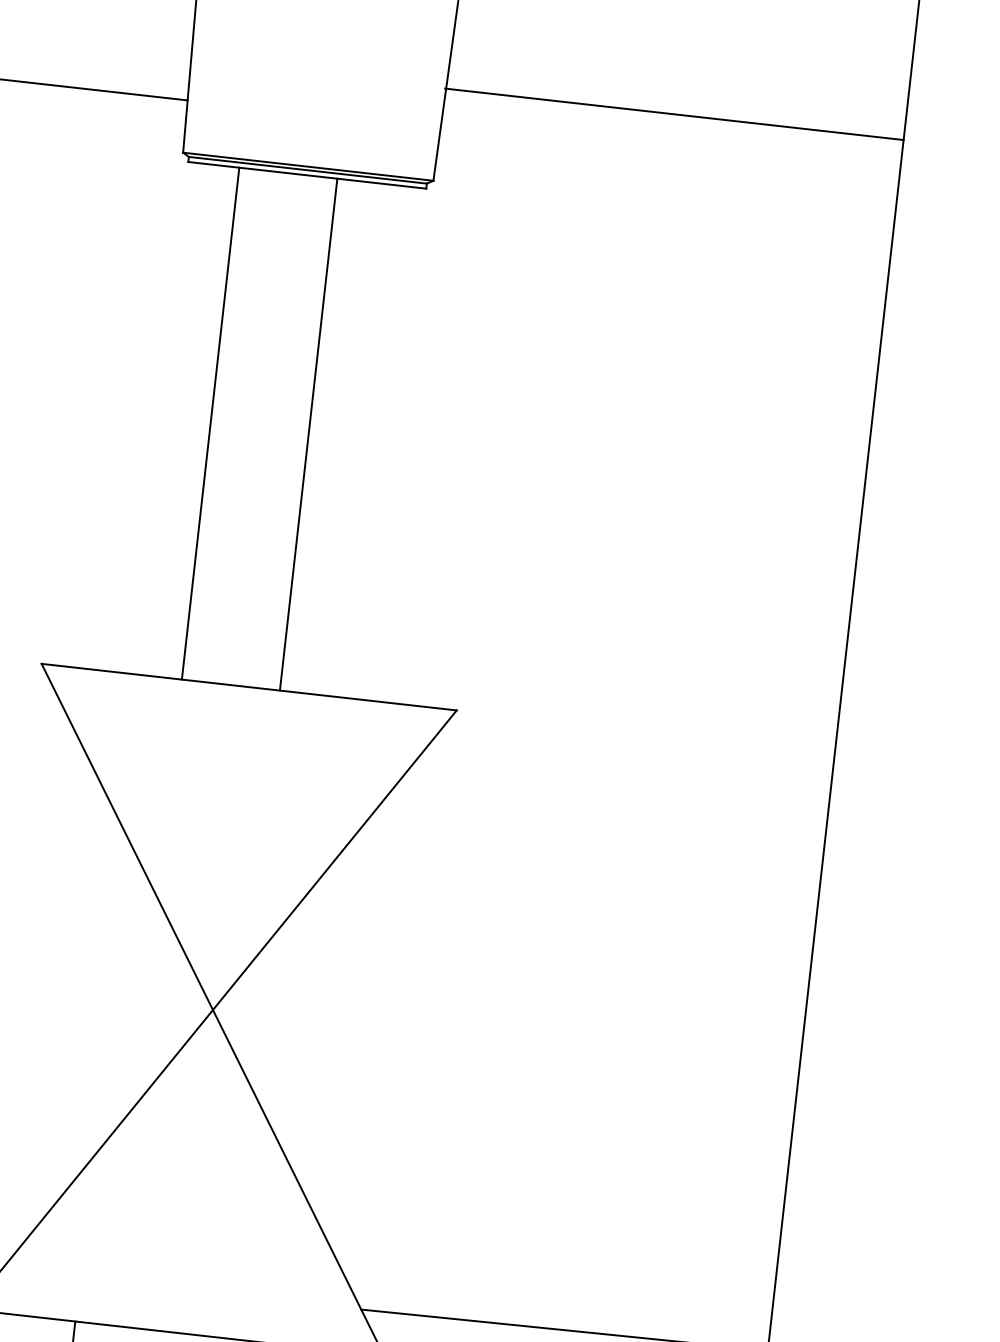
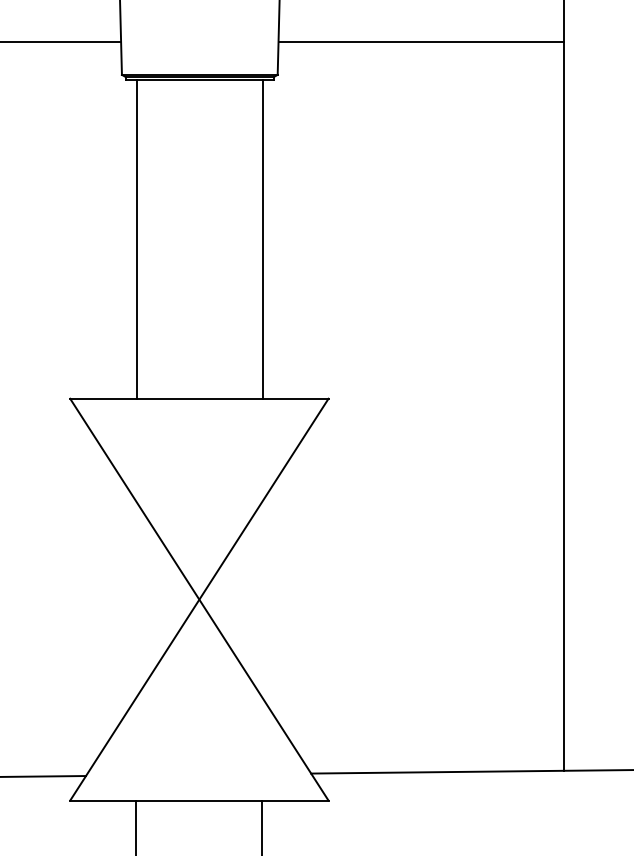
line: (673, 114) -> (420, 42), moved
line: (210, 423) -> (136, 239), moved
line: (308, 434) -> (262, 239), moved

